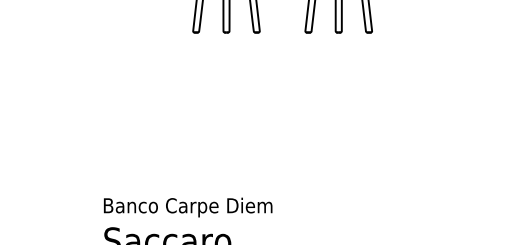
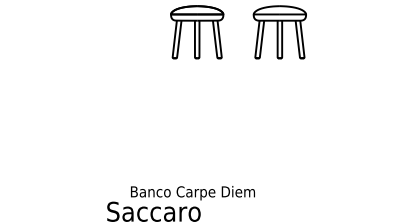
text: (187, 207) -> (192, 193), moved

